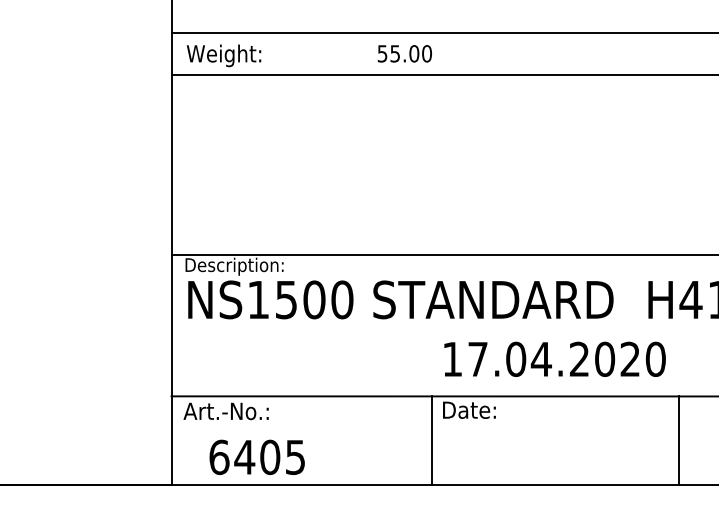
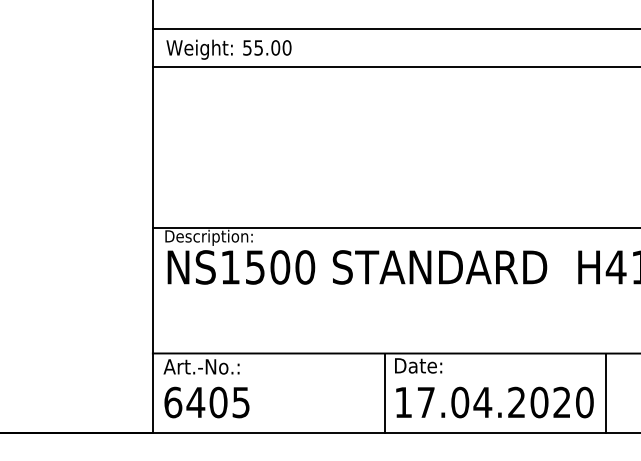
text: (404, 53) -> (266, 47), moved
text: (554, 358) -> (494, 401), moved
text: (256, 456) -> (206, 401), moved

